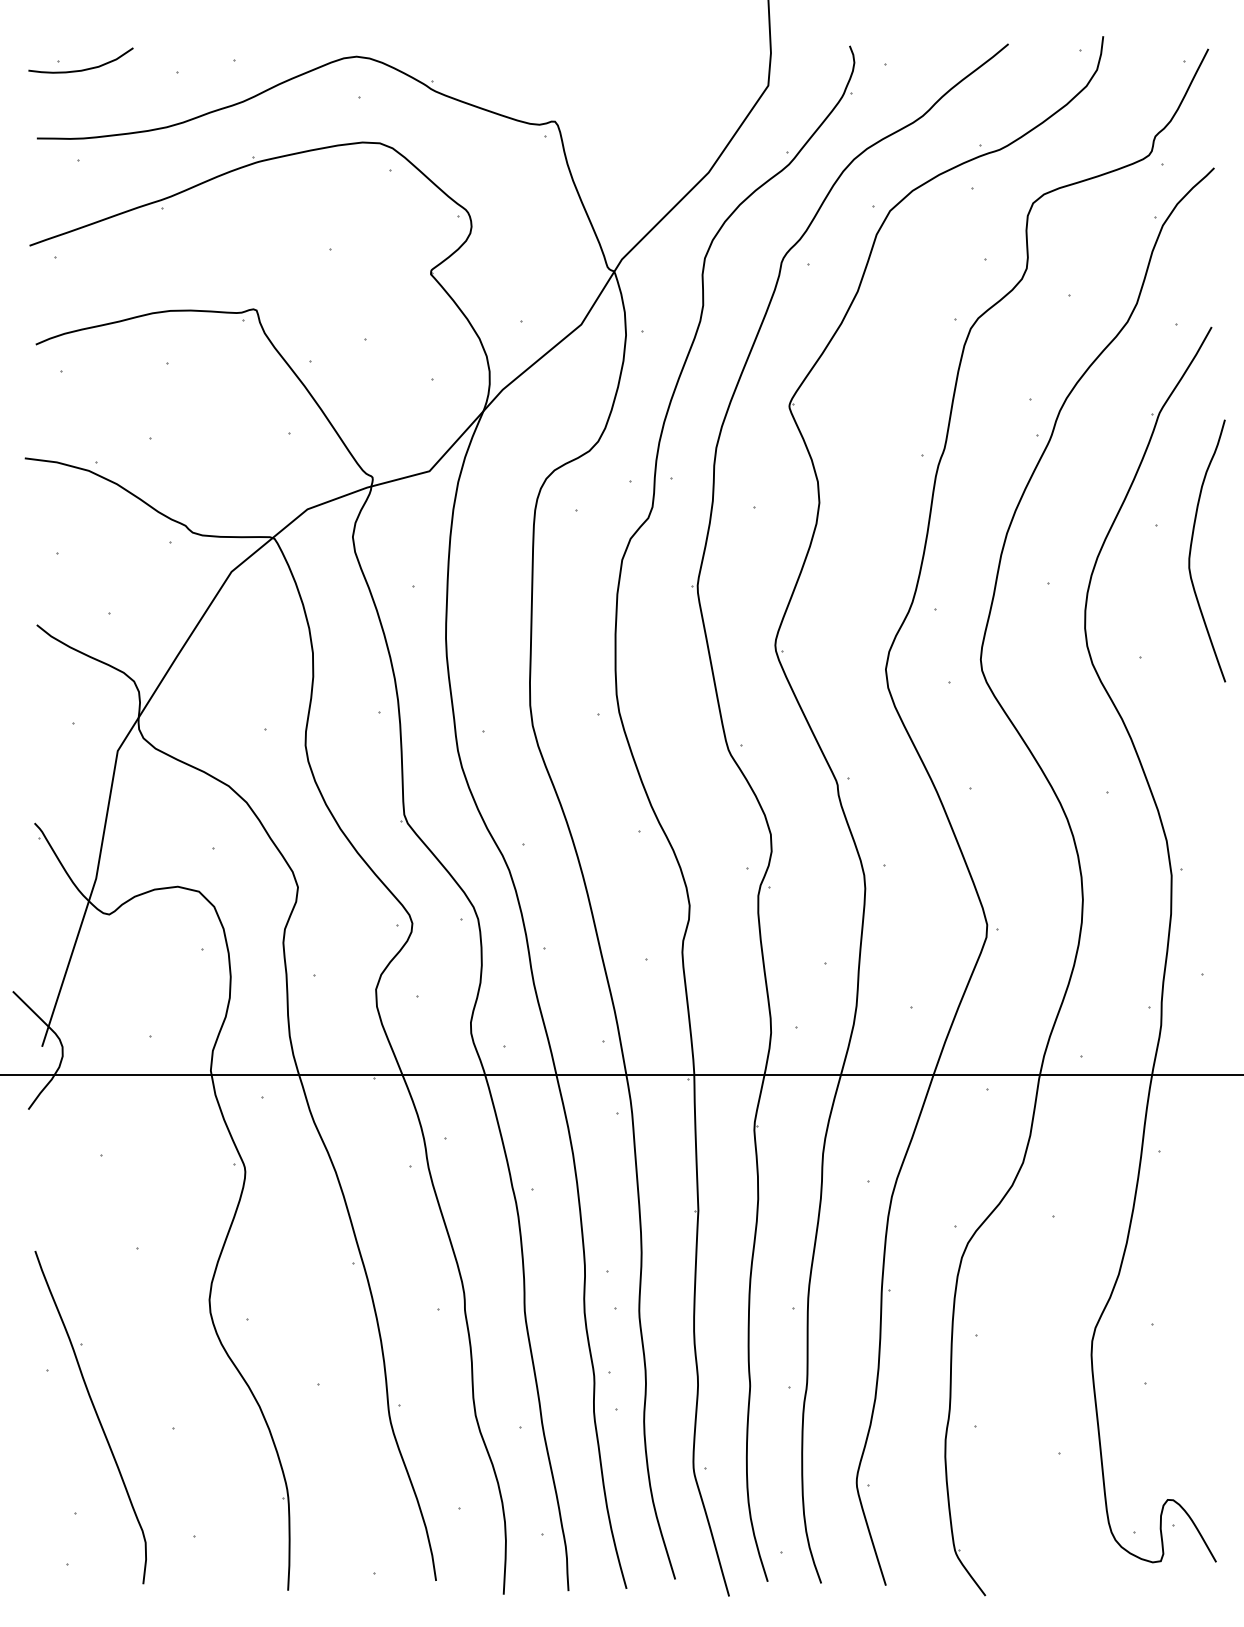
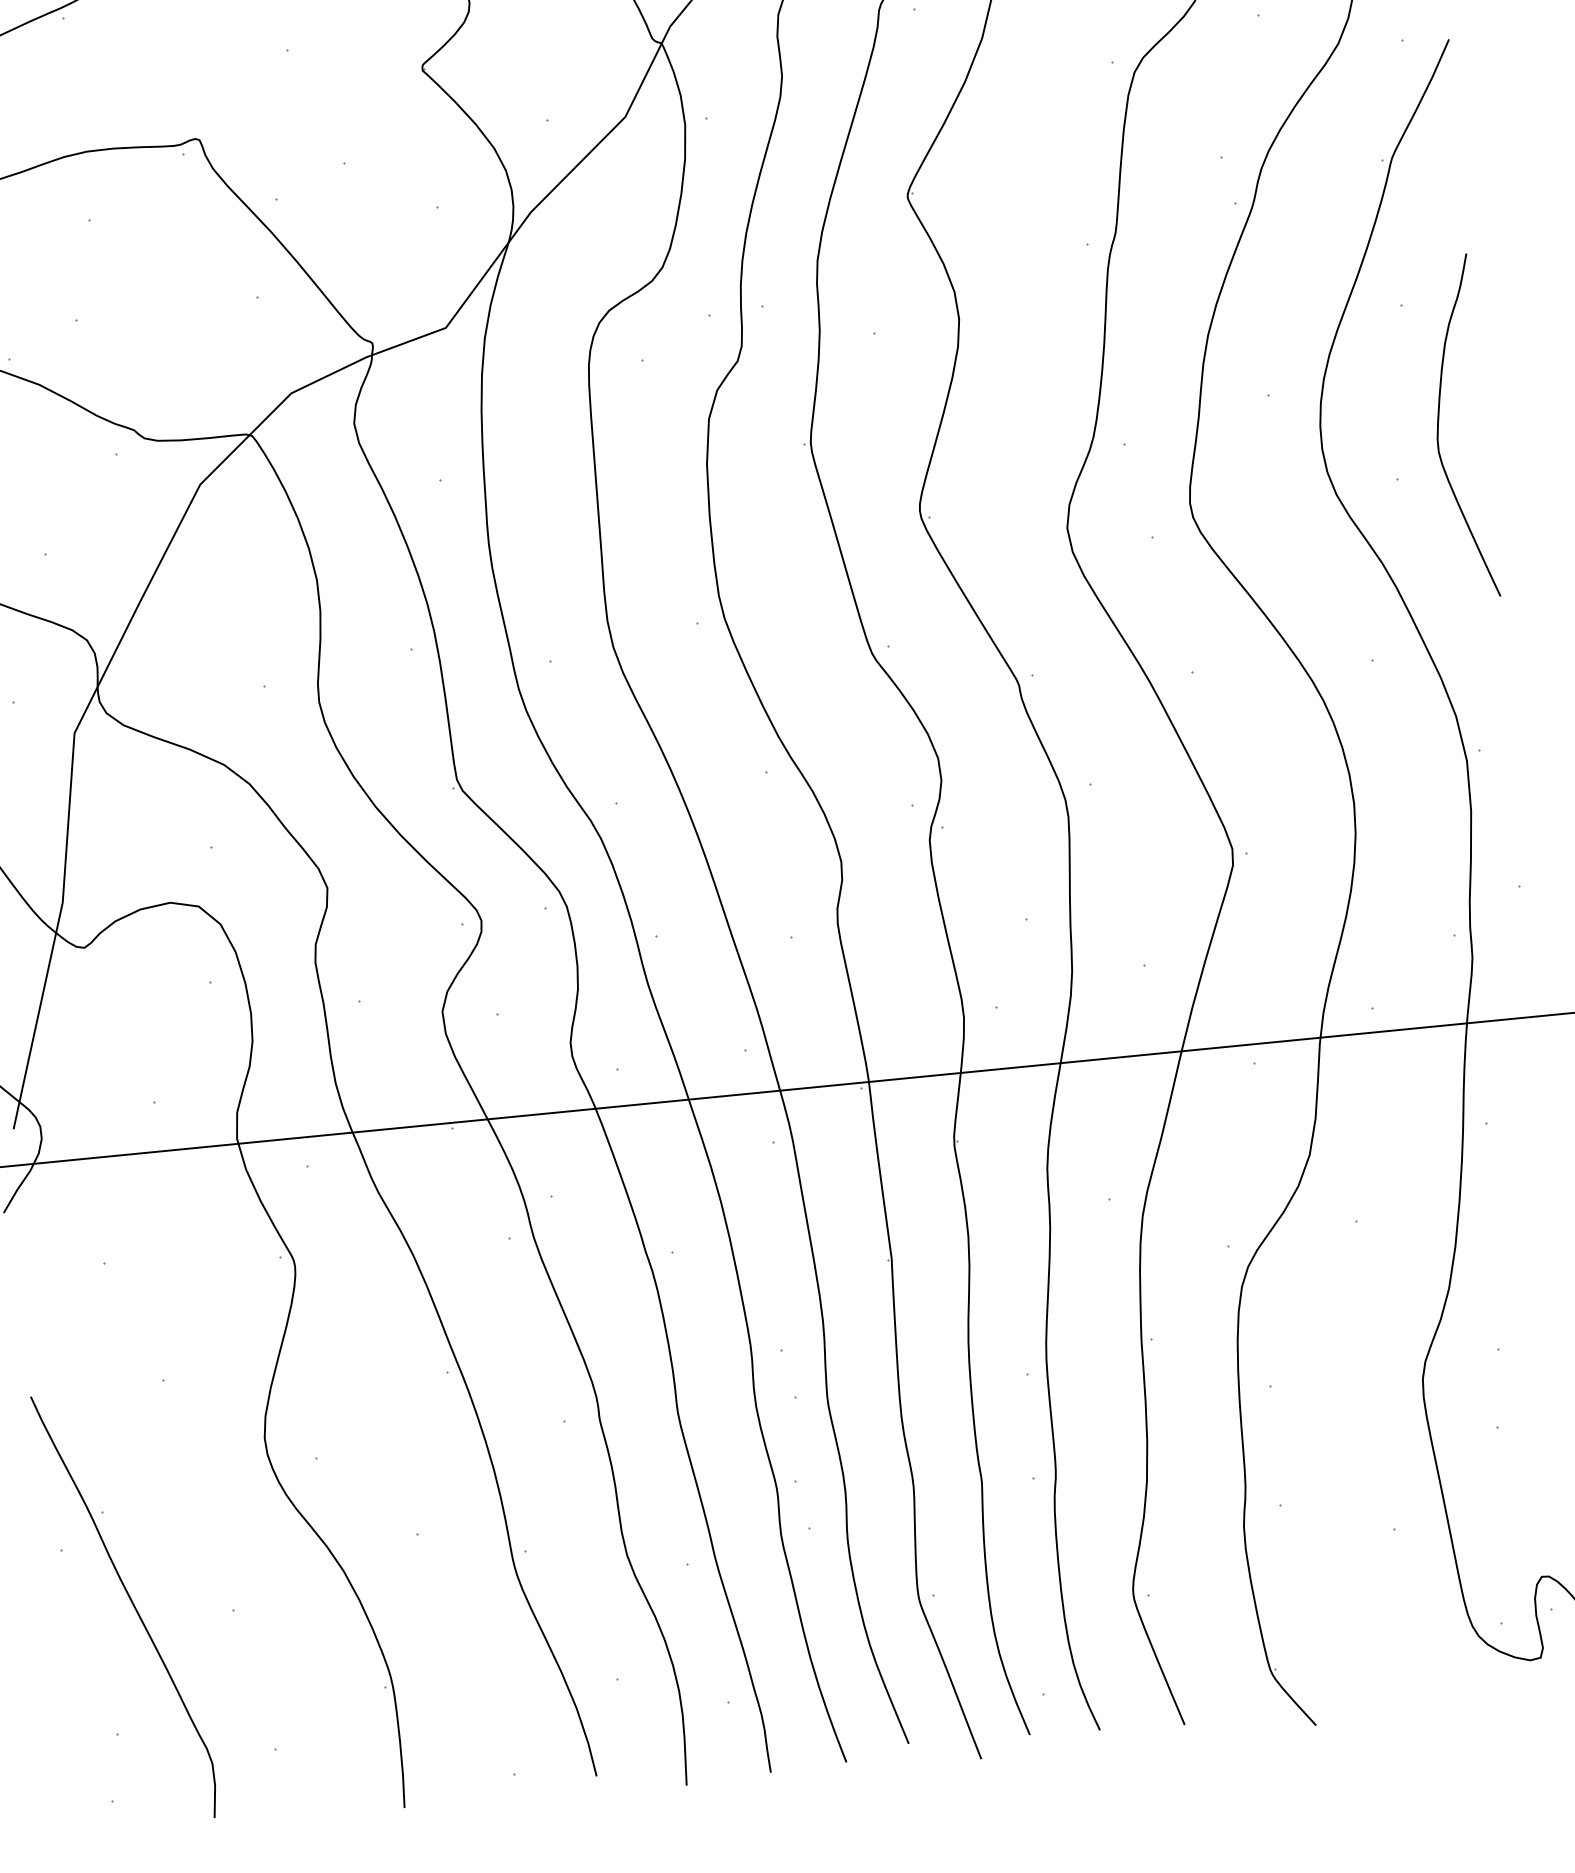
curve: (1191, 550) -> (1439, 428), moved

